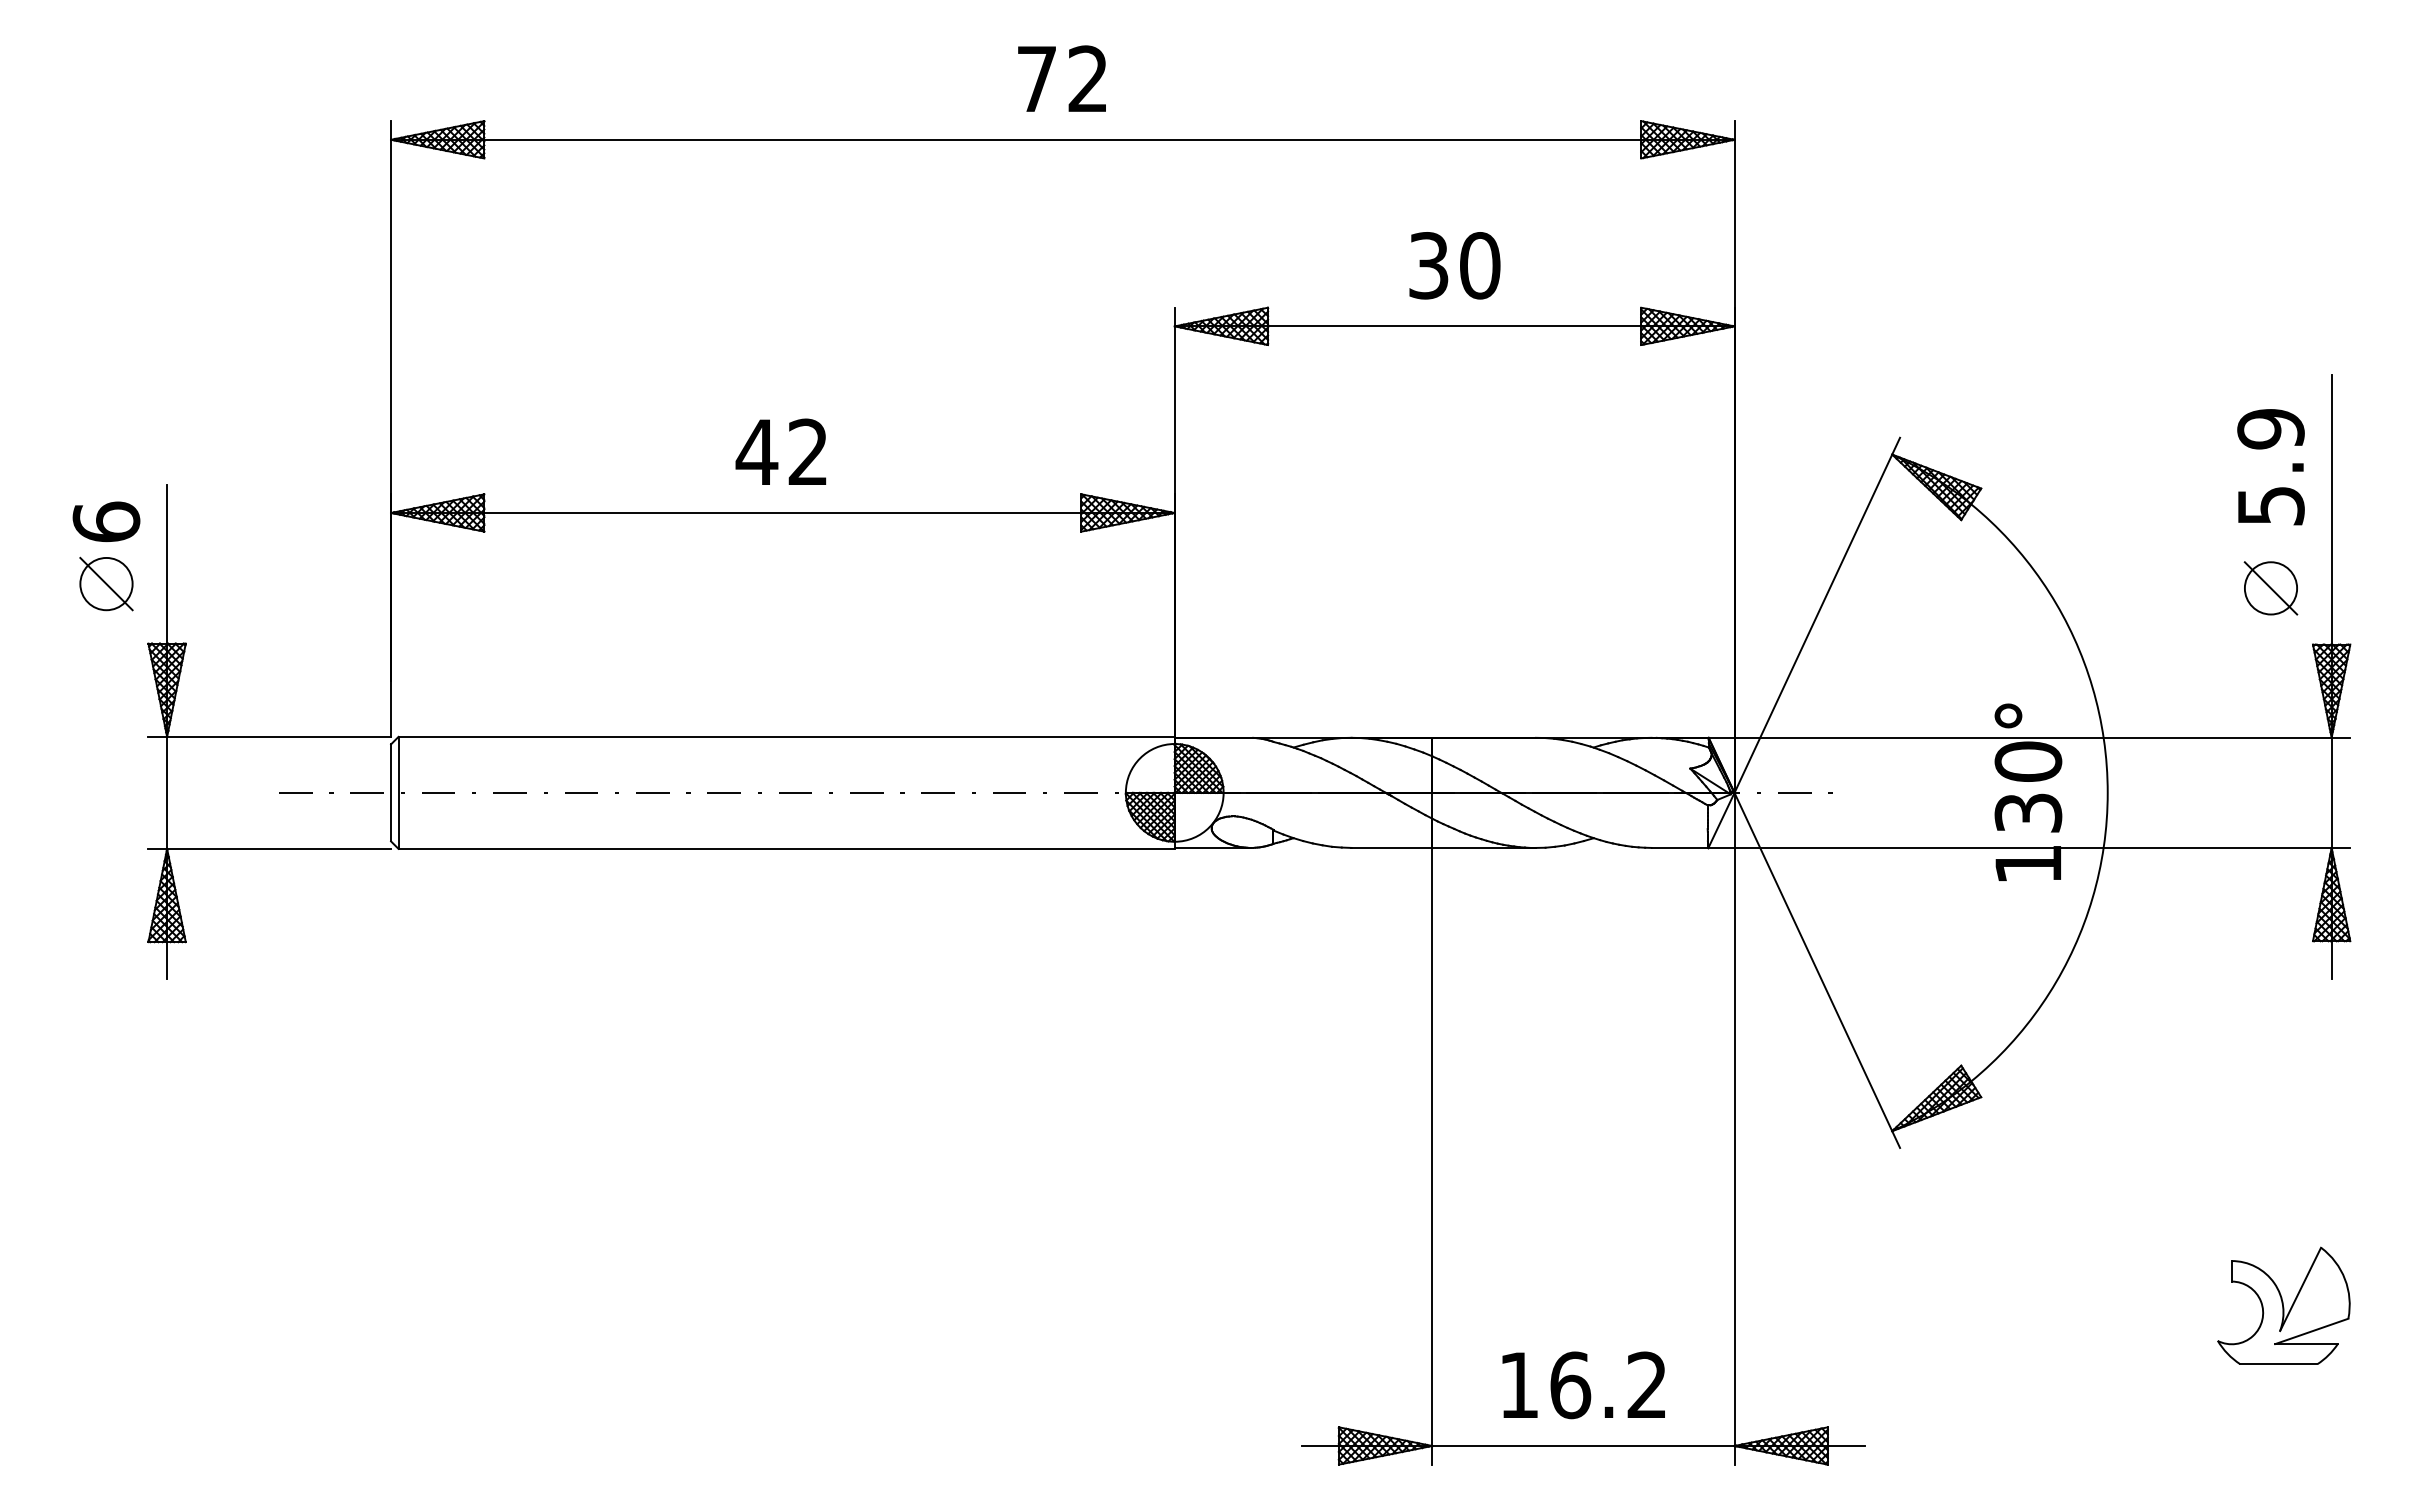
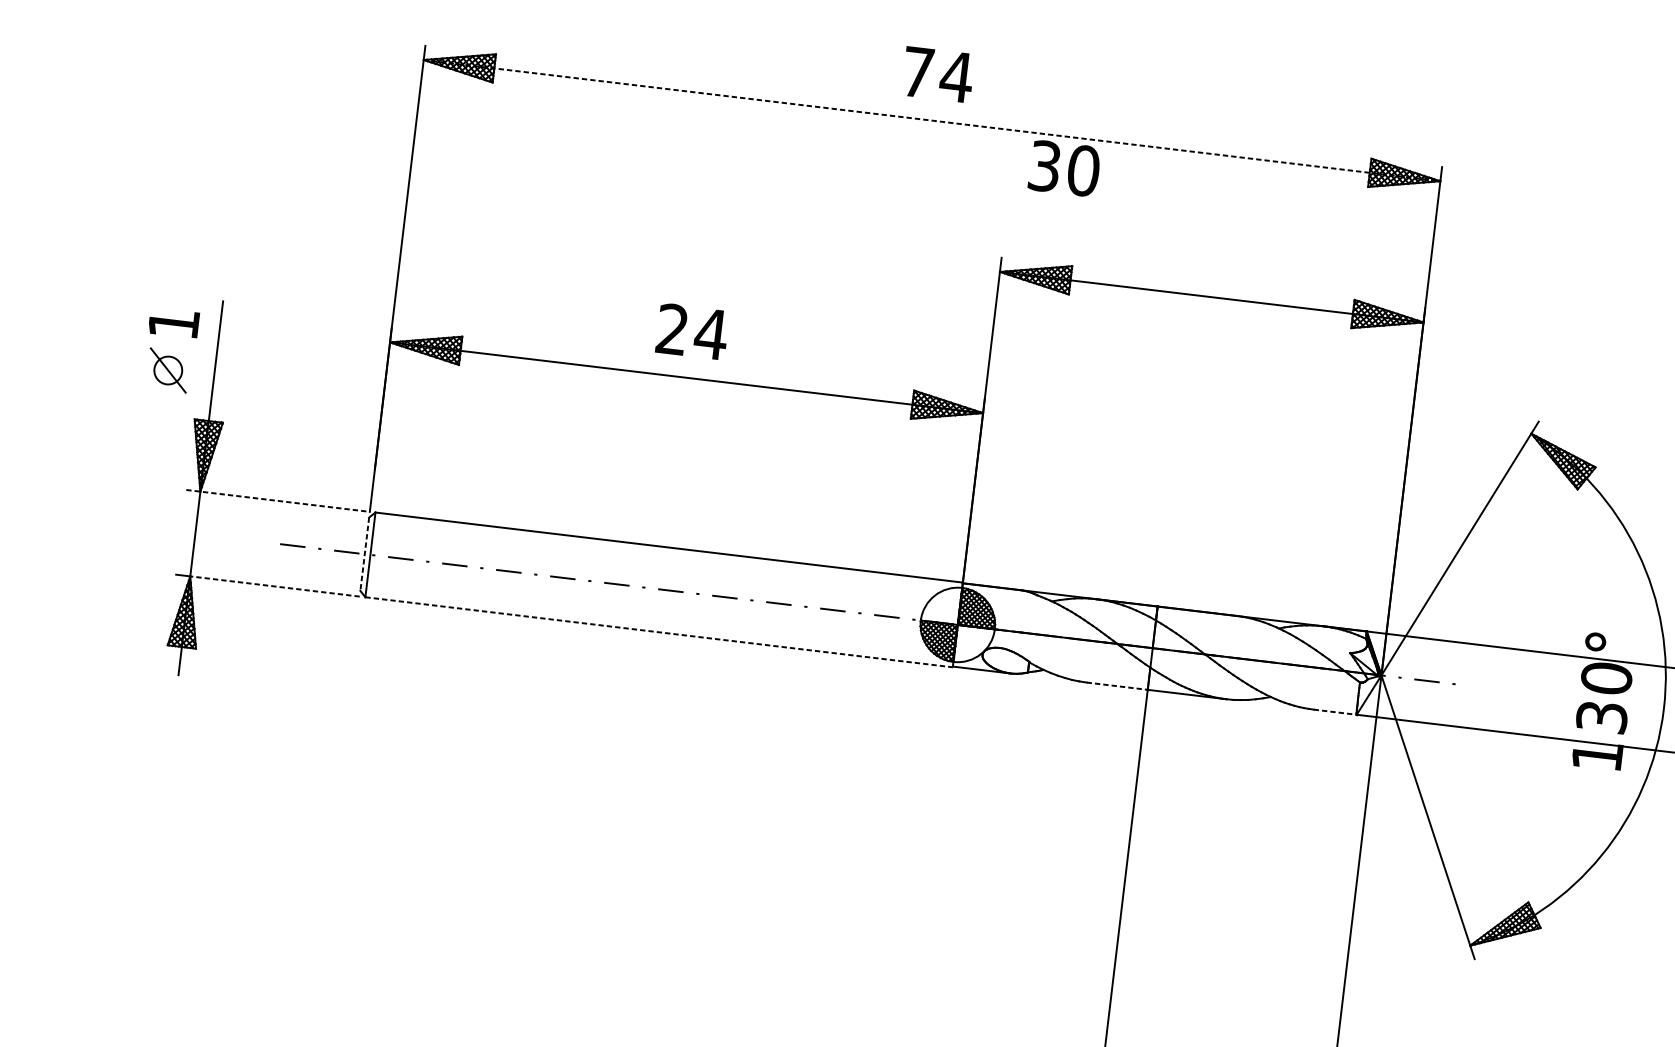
text: (1087, 78) -> (956, 76), 72 -> 74
line: (1062, 139) -> (931, 120), solid -> dashed
text: (1454, 265) -> (1064, 168), moved
text: (782, 451) -> (691, 331), 42 -> 24
text: (106, 521) -> (173, 323), 6 -> 1
circle: (106, 583) -> (168, 370), size x0.7
line: (270, 736) -> (278, 500), solid -> dashed
line: (391, 792) -> (365, 553), solid -> dashed
line: (1392, 847) -> (1117, 685), solid -> dashed
line: (1680, 847) -> (1335, 711), solid -> dashed
line: (279, 848) -> (275, 586), solid -> dashed
line: (787, 848) -> (659, 632), solid -> dashed

